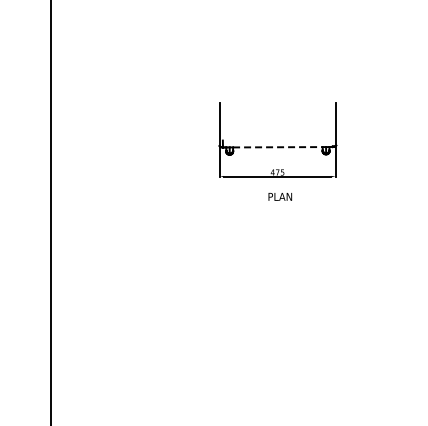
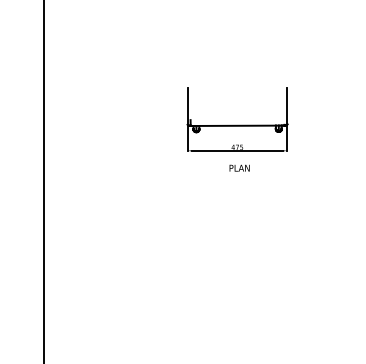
line: (277, 147) -> (237, 126), dashed -> solid

